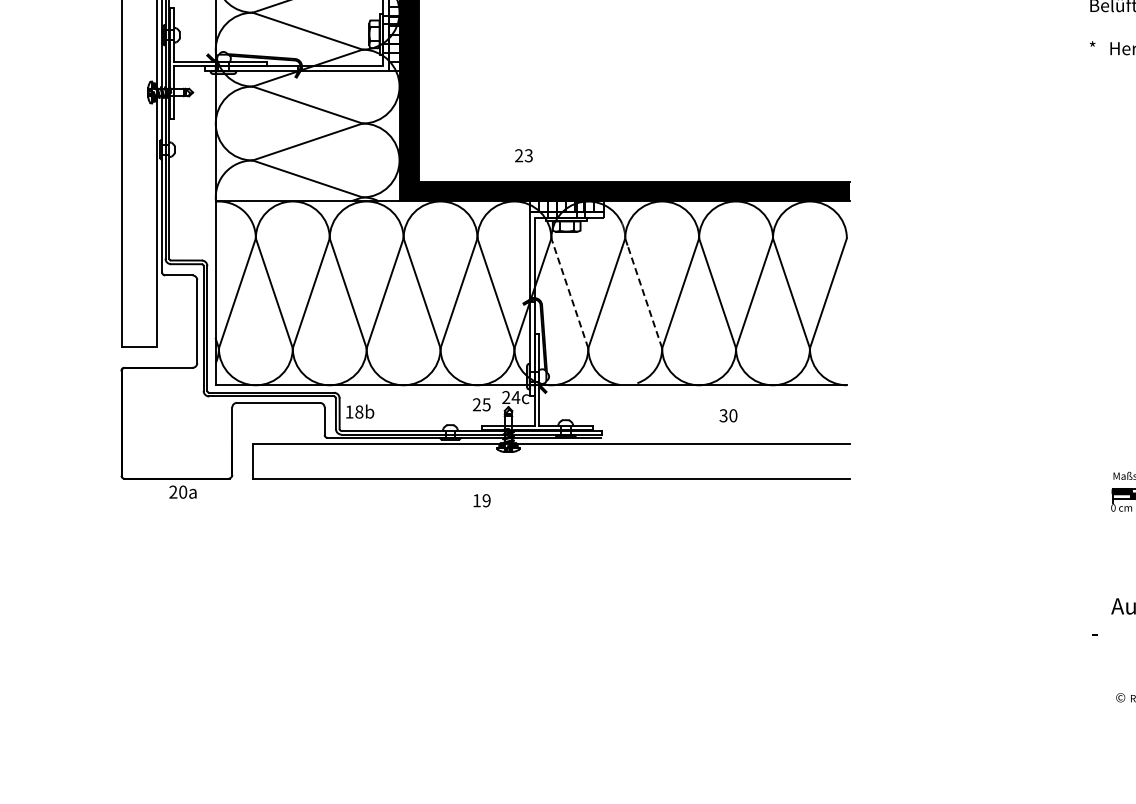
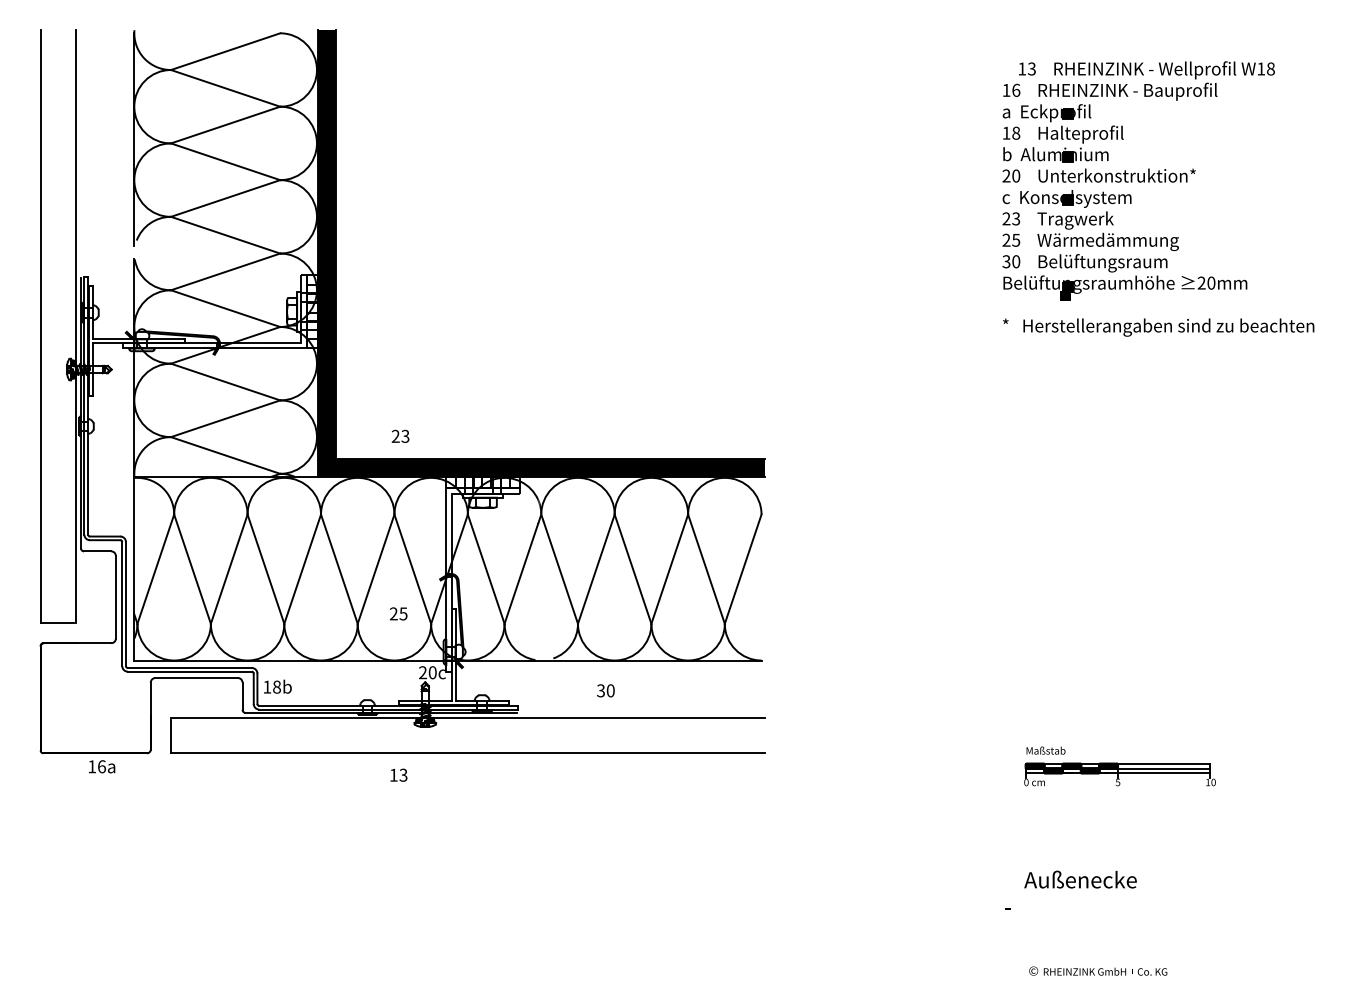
text: (523, 154) -> (400, 435), moved
line: (570, 293) -> (486, 569), dashed -> solid
line: (644, 296) -> (560, 572), dashed -> solid
text: (515, 397) -> (432, 672), 24c -> 20c
text: (481, 404) -> (398, 613), moved
text: (728, 415) -> (605, 690), moved
text: (177, 491) -> (96, 766), 20a -> 16a
text: (486, 500) -> (403, 775), 19 -> 13

